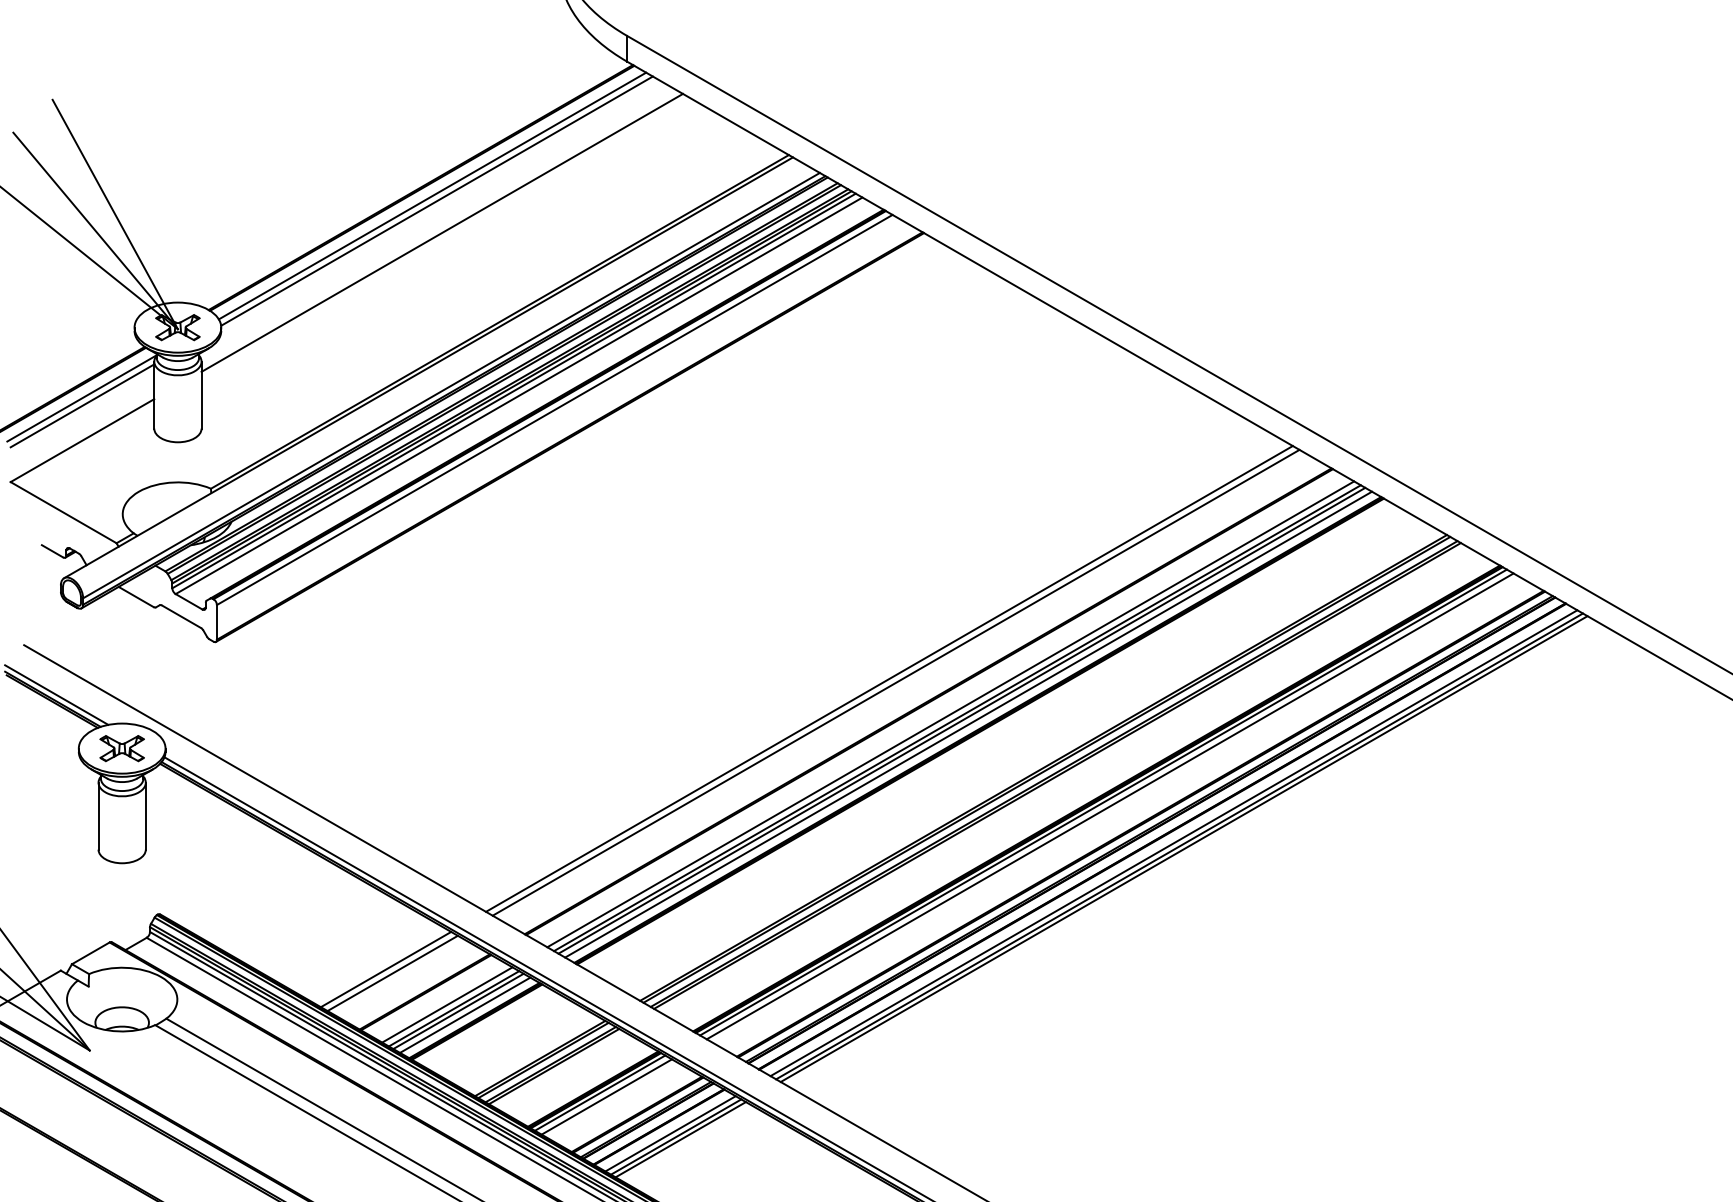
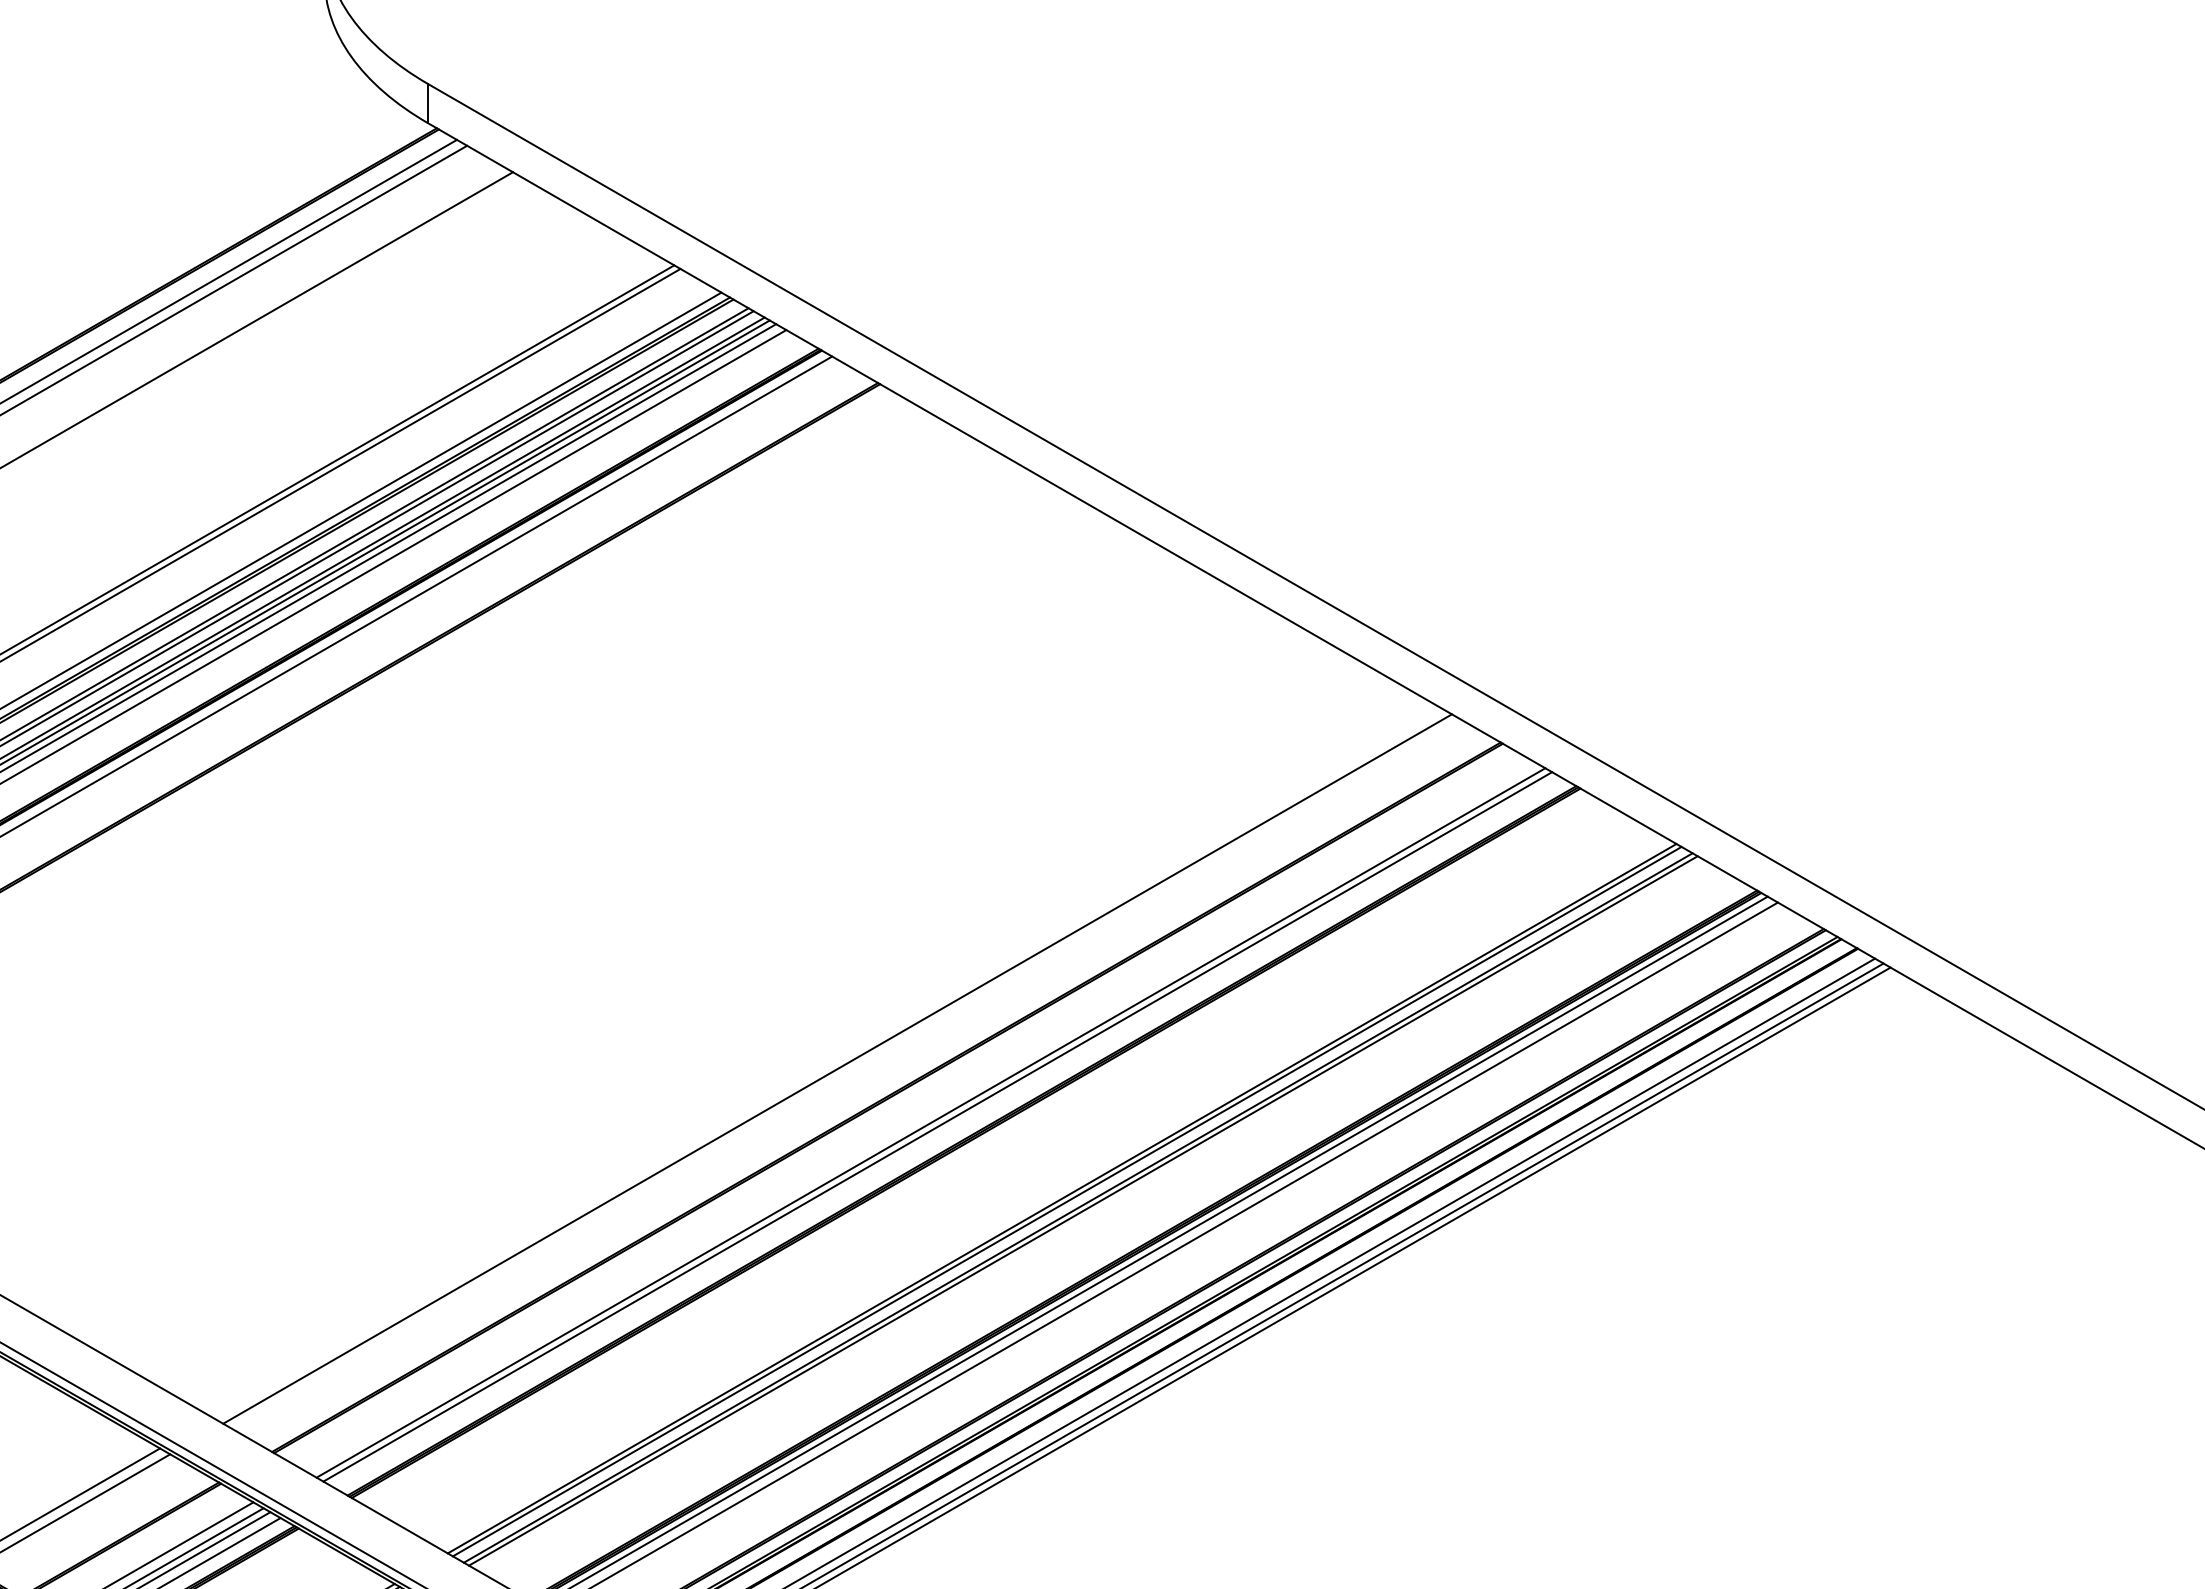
line: (889, 678) -> (827, 1062), removed
line: (950, 714) -> (920, 1117), removed
line: (968, 724) -> (947, 1132), removed

